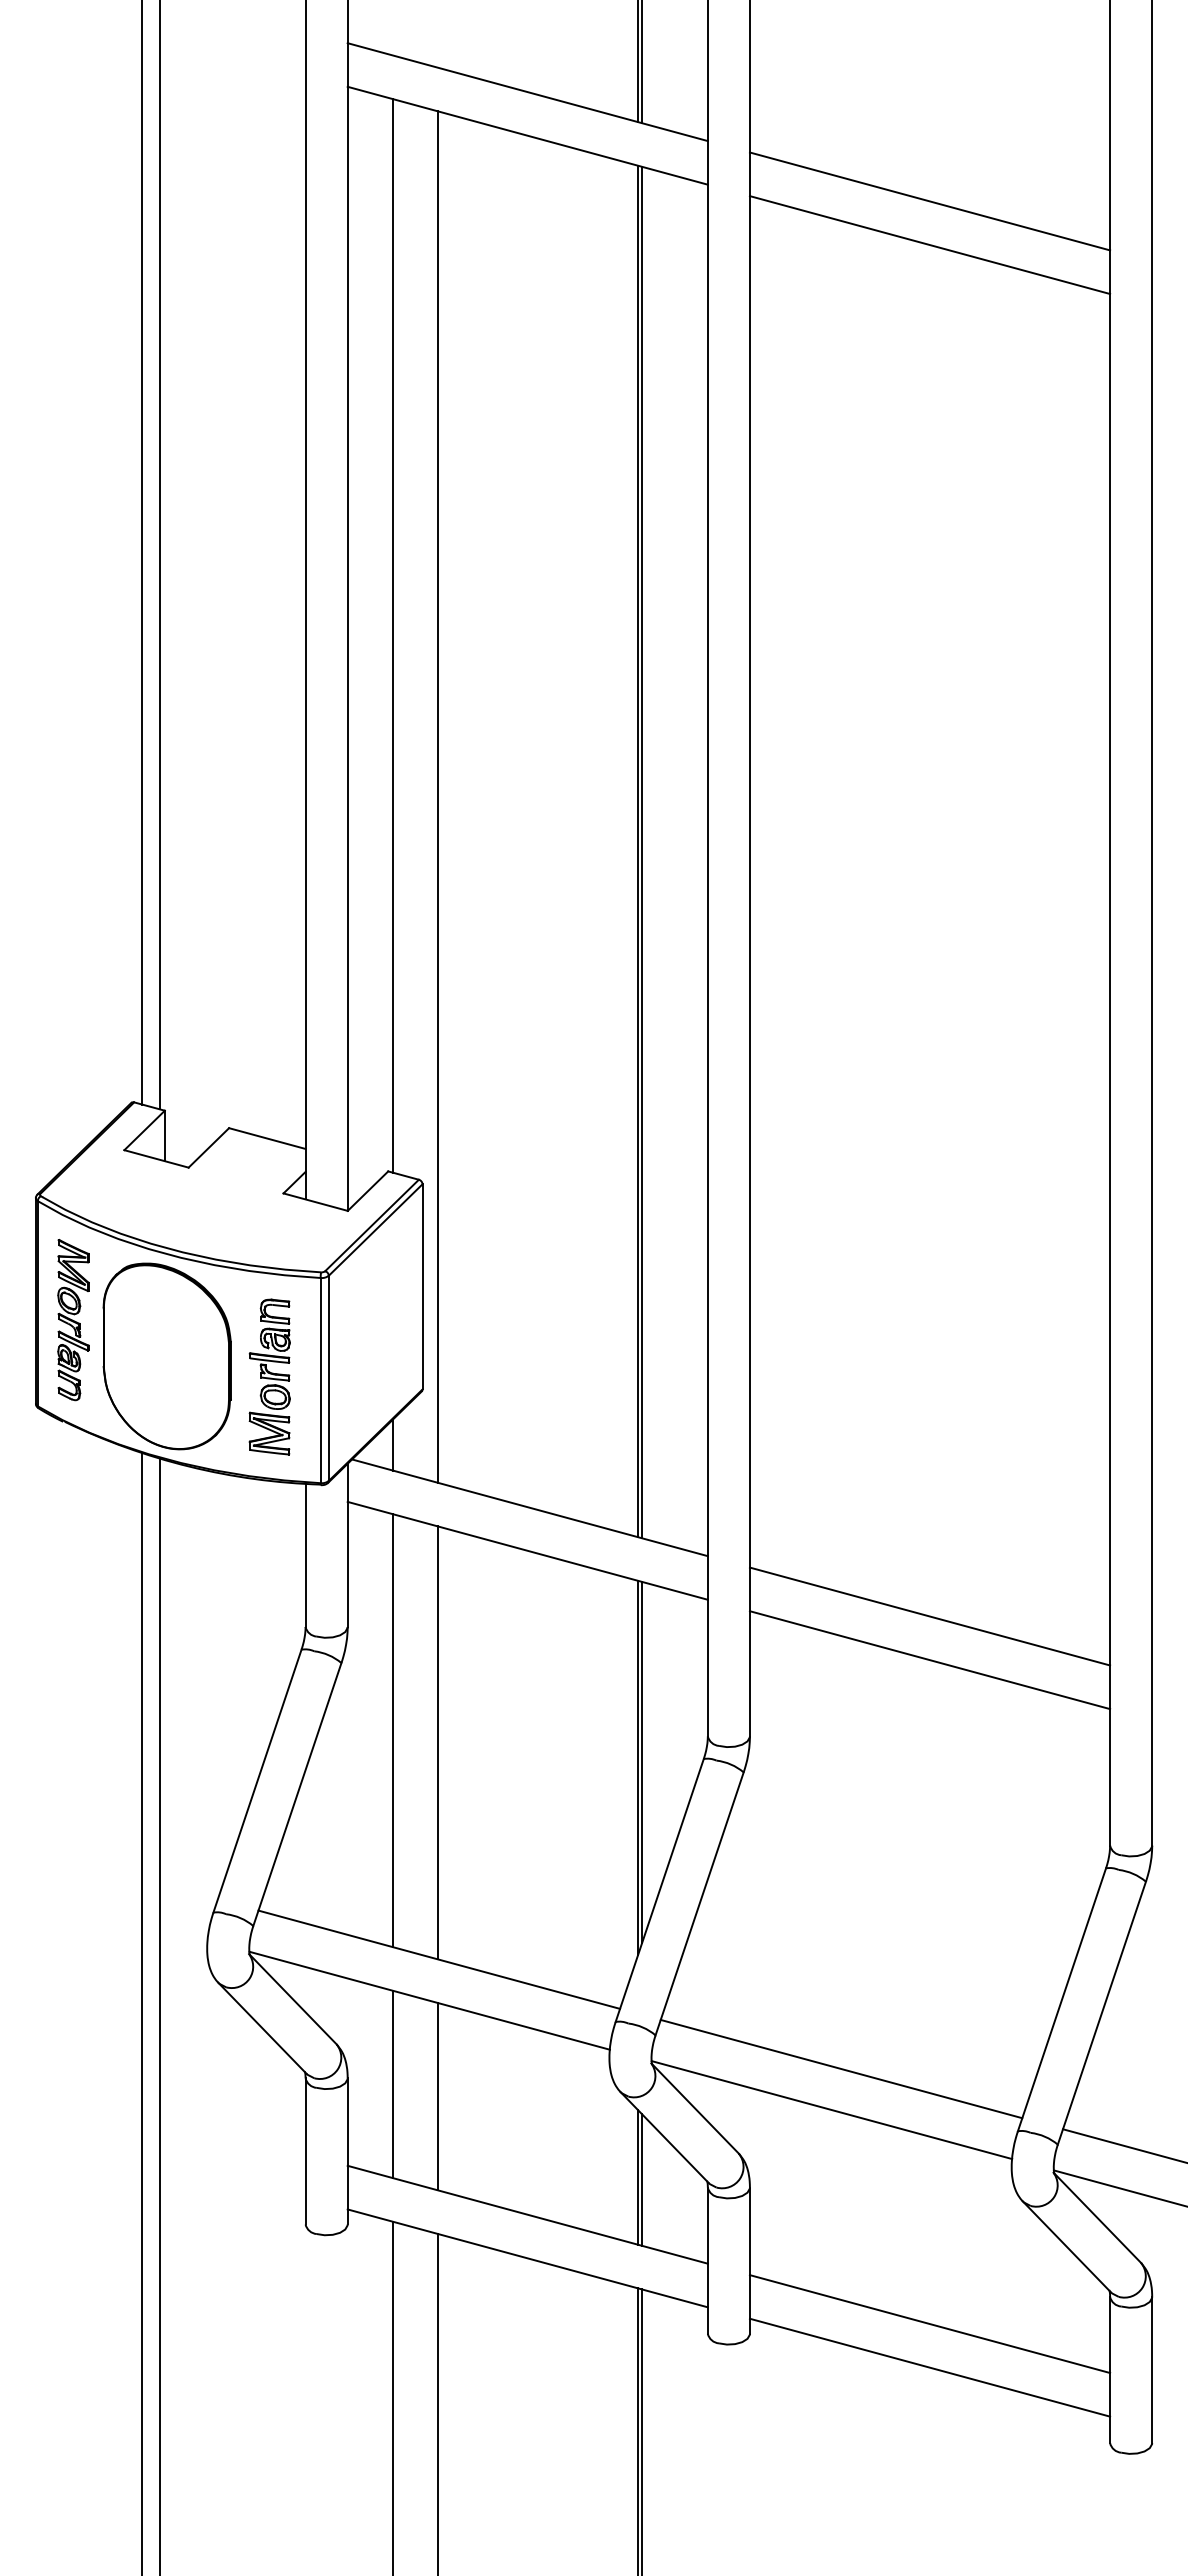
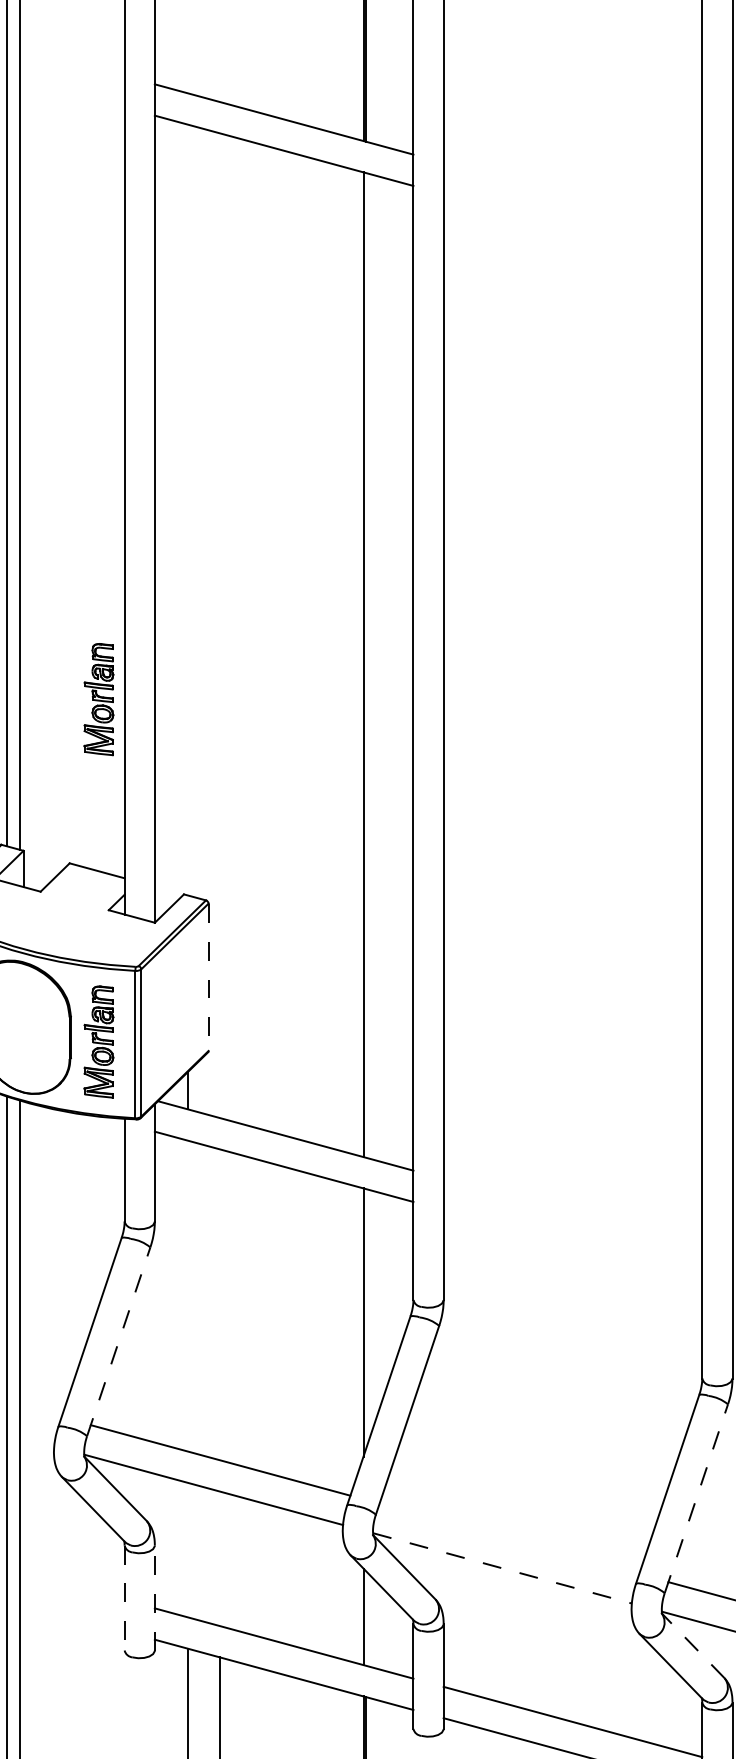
line: (929, 201) -> (572, 198), removed
line: (929, 245) -> (572, 229), removed
line: (393, 635) -> (187, 509), removed
line: (437, 796) -> (219, 625), removed
line: (642, 852) -> (366, 665), removed
part: (269, 899) -> (98, 699), added
line: (422, 1286) -> (208, 977), solid -> dashed
line: (929, 1616) -> (572, 1213), removed
line: (929, 1660) -> (572, 1245), removed
line: (393, 1730) -> (187, 1295), removed
line: (437, 1742) -> (219, 1304), removed
line: (642, 1762) -> (366, 1318), removed
line: (297, 1794) -> (118, 1341), solid -> dashed
line: (1101, 2013) -> (696, 1499), solid -> dashed
line: (841, 2068) -> (509, 1538), removed
line: (393, 2084) -> (187, 1550), removed
line: (437, 2096) -> (219, 1558), removed
line: (831, 2110) -> (502, 1568), solid -> dashed
line: (347, 2150) -> (154, 1597), solid -> dashed
line: (305, 2151) -> (124, 1598), solid -> dashed
line: (642, 2179) -> (366, 1618), removed
line: (1097, 2218) -> (693, 1646), solid -> dashed

